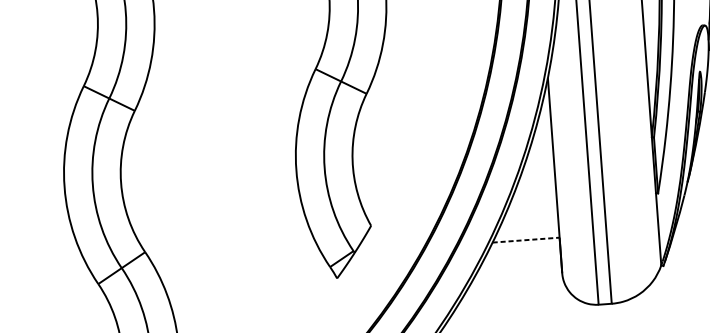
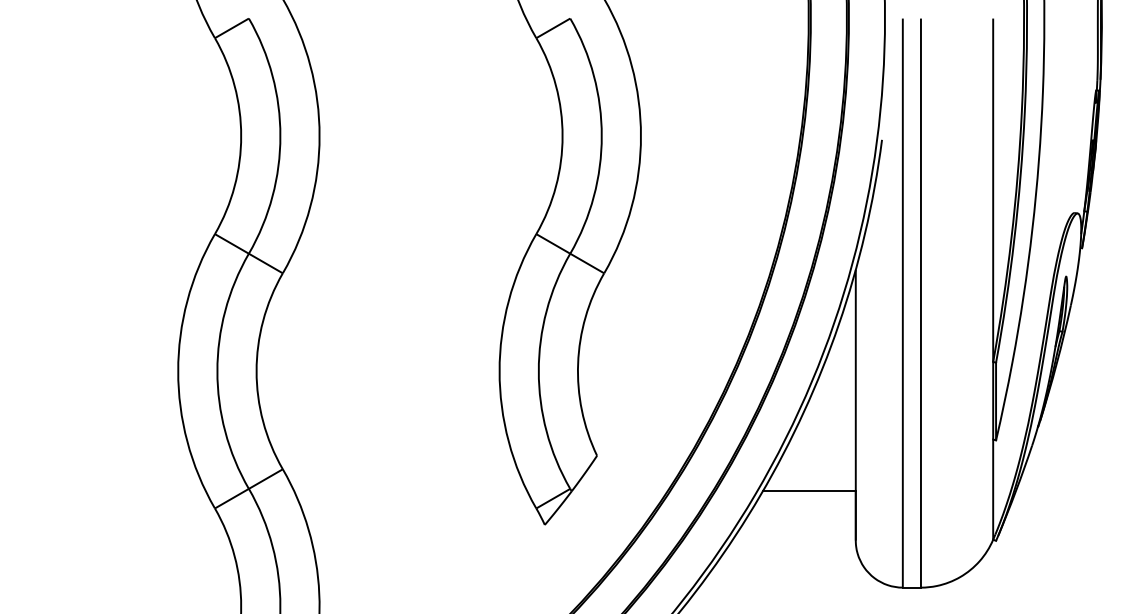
line: (526, 240) -> (809, 491), dashed -> solid

